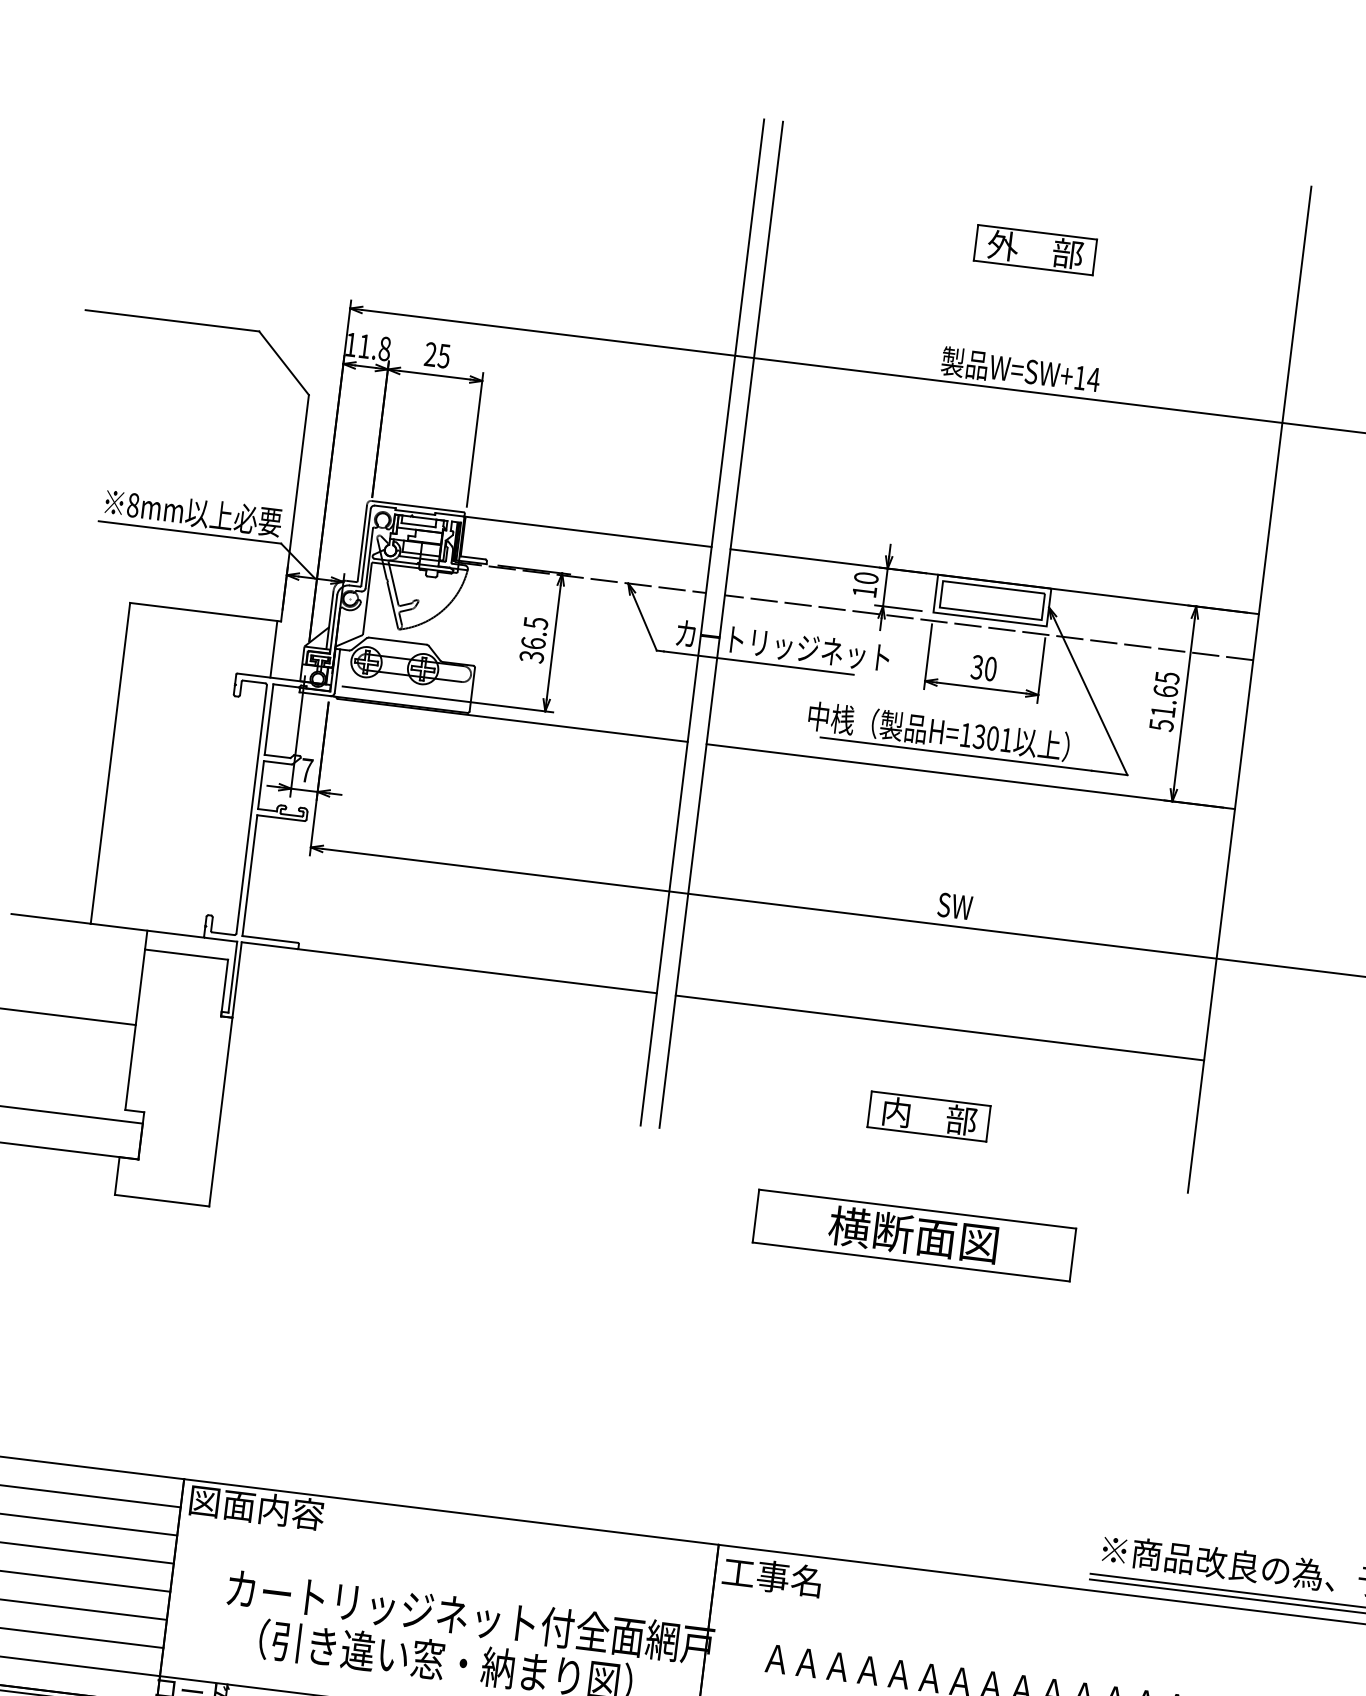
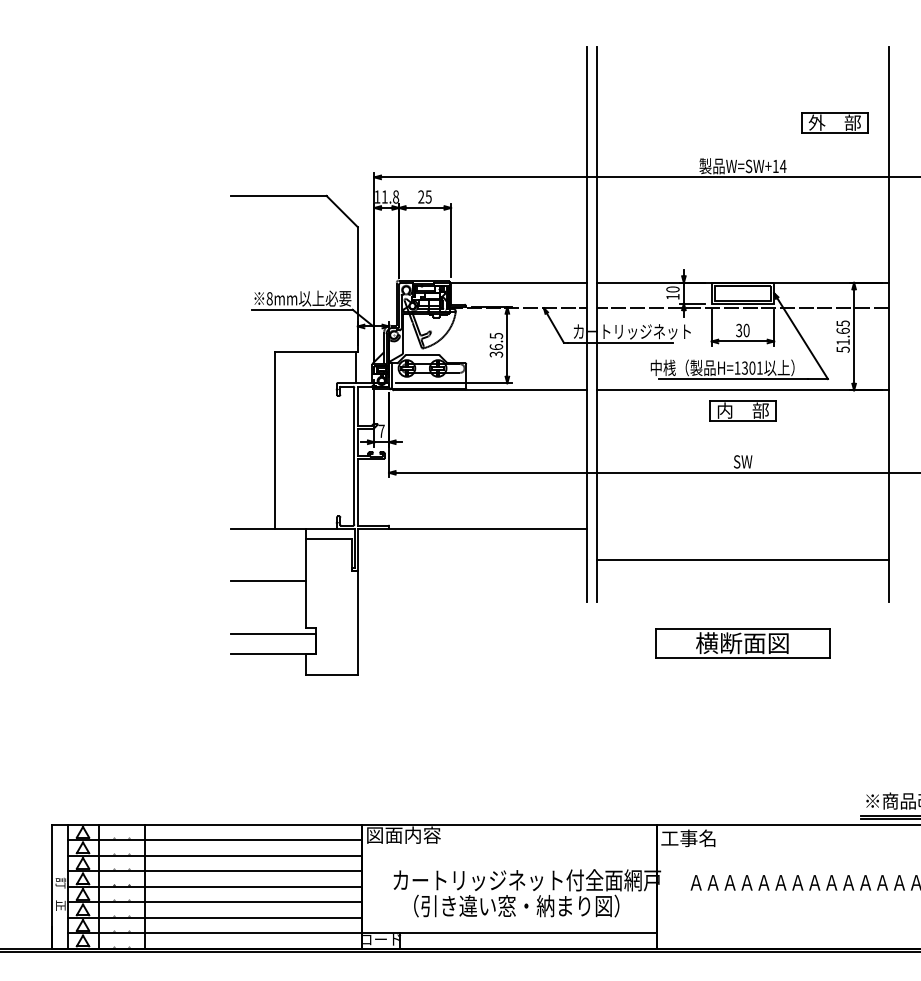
part: (1034, 249) -> (834, 122), moved
line: (939, 1027) -> (742, 559), moved
part: (928, 1115) -> (742, 410), moved

